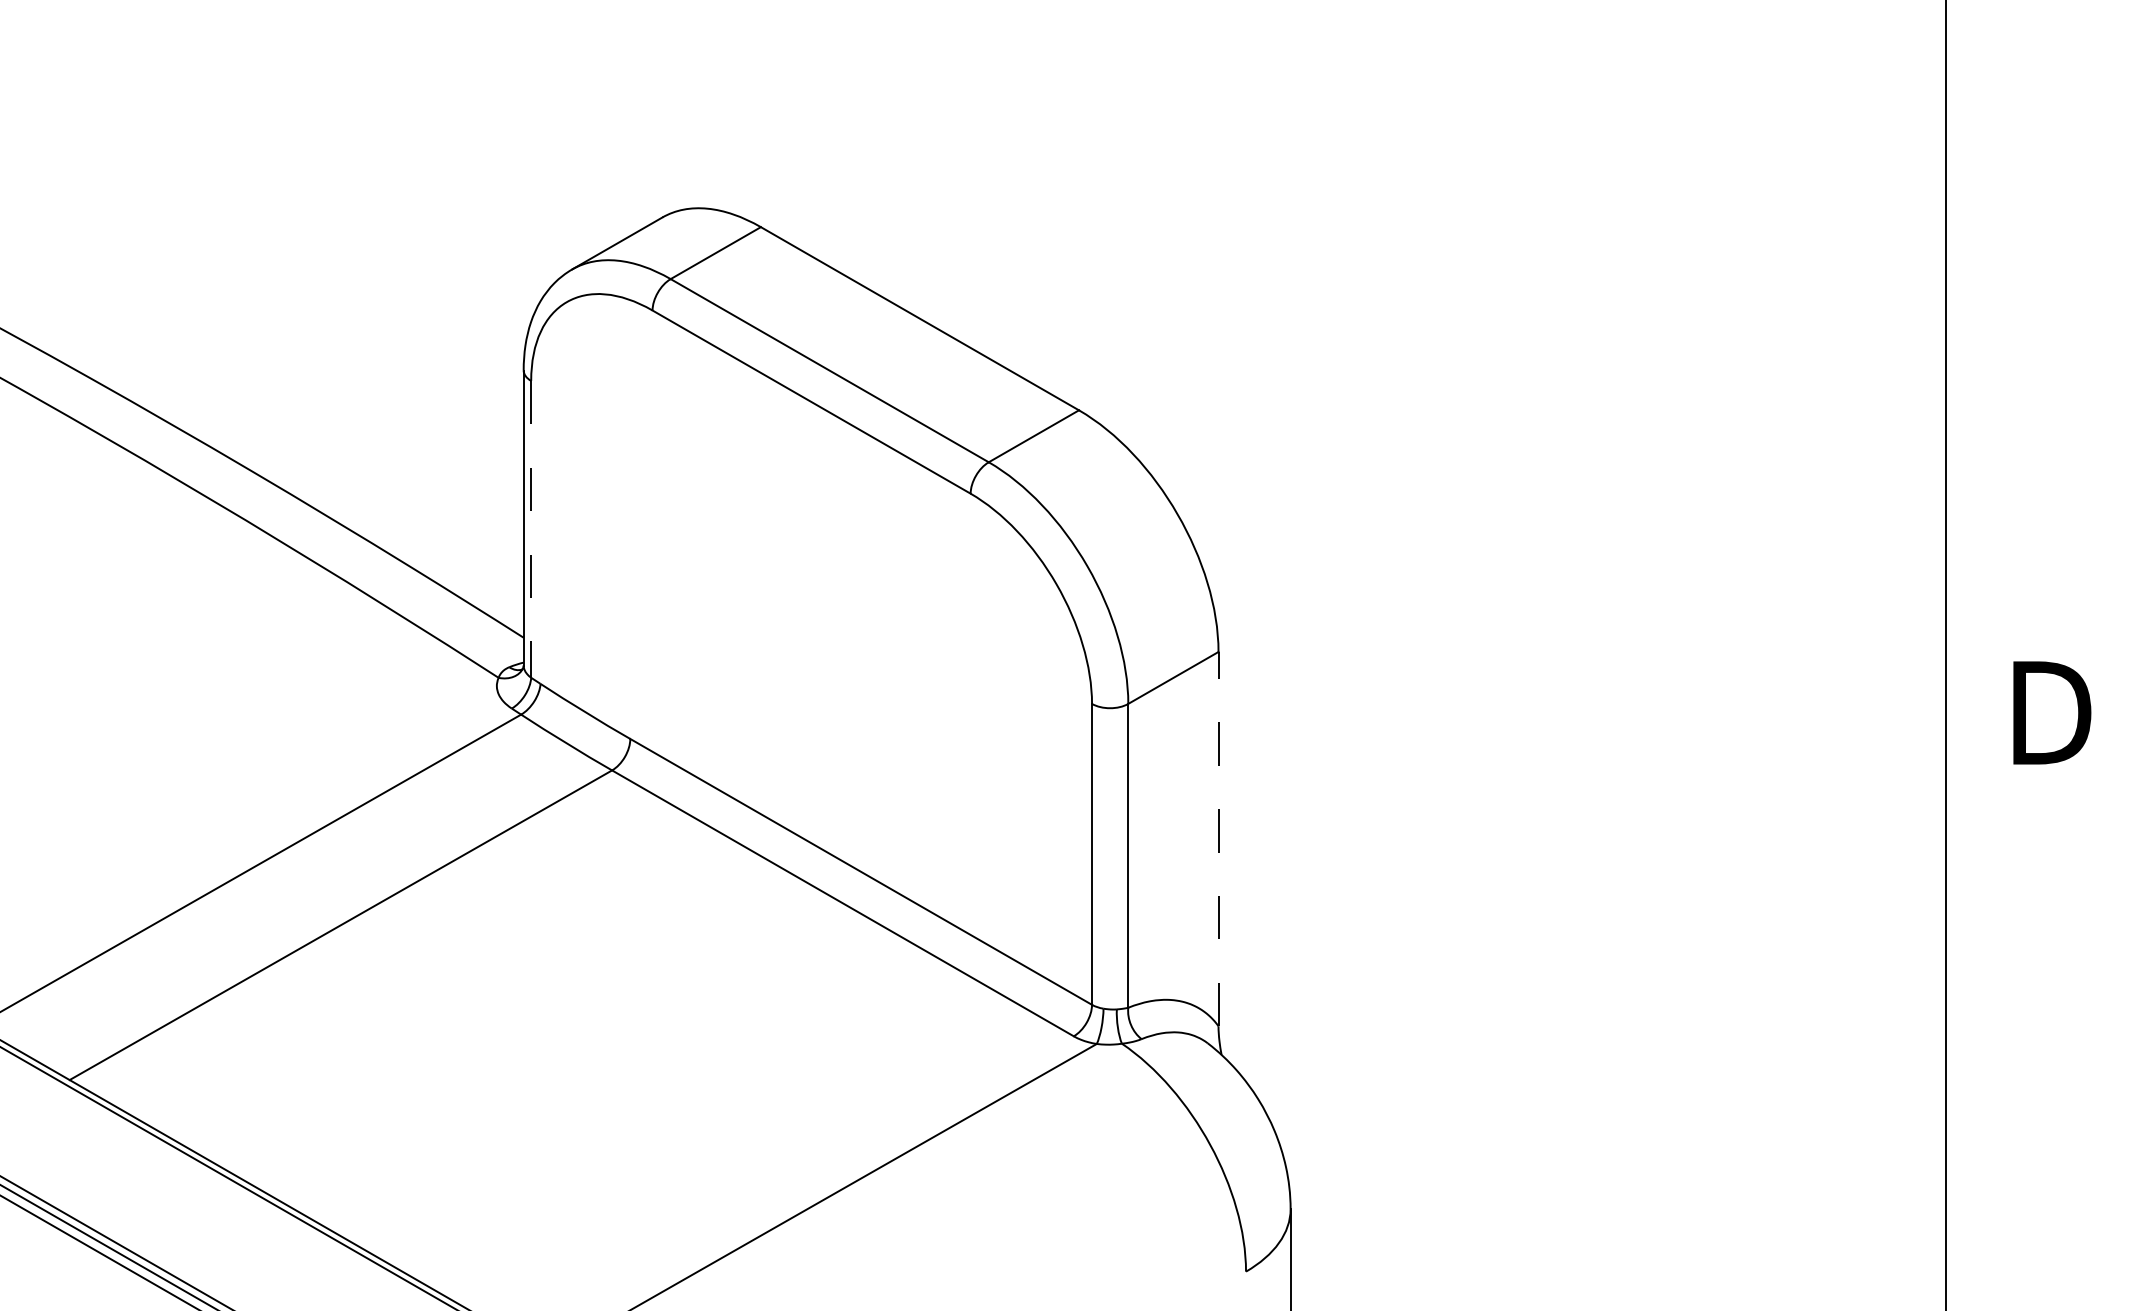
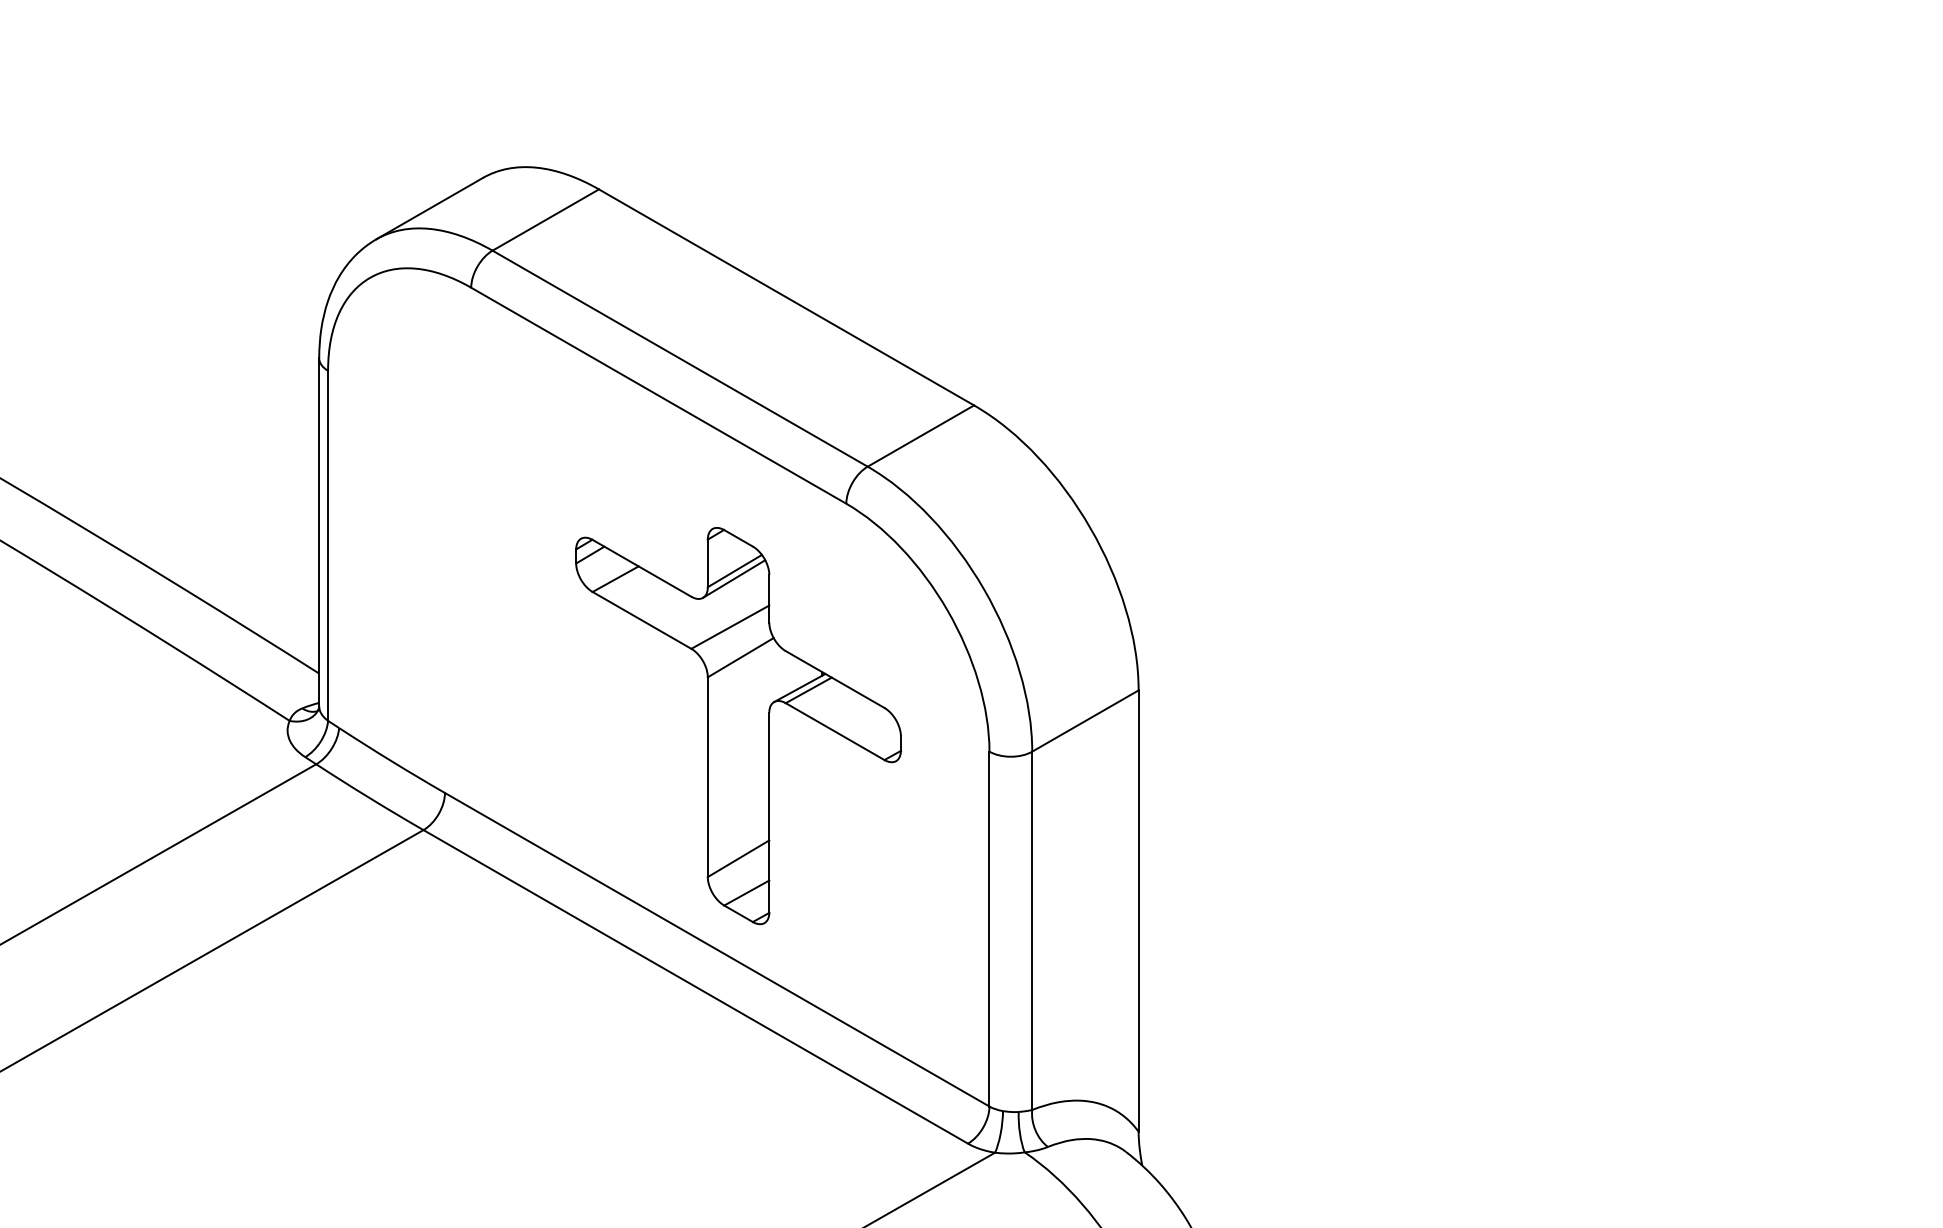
line: (531, 529) -> (328, 545), dashed -> solid
part: (878, 682) -> (737, 726), added
line: (1218, 838) -> (1138, 910), dashed -> solid

